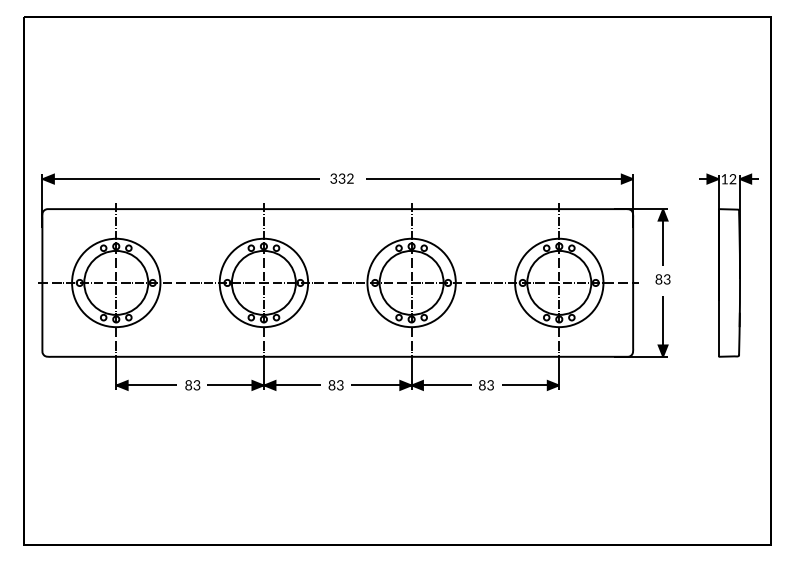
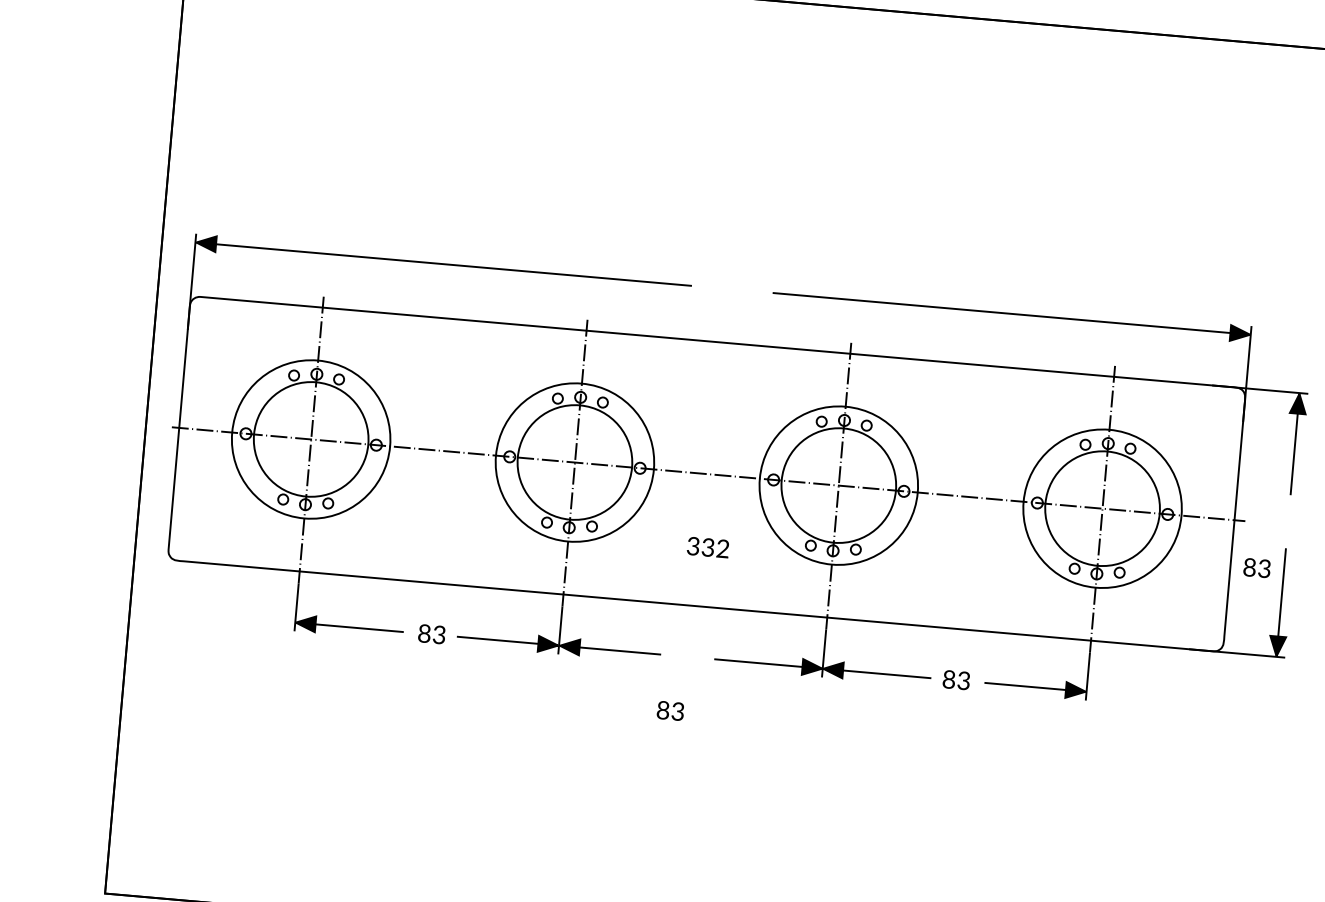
text: (341, 178) -> (707, 547), moved
text: (662, 279) -> (1256, 568), moved
text: (335, 385) -> (669, 711), moved

